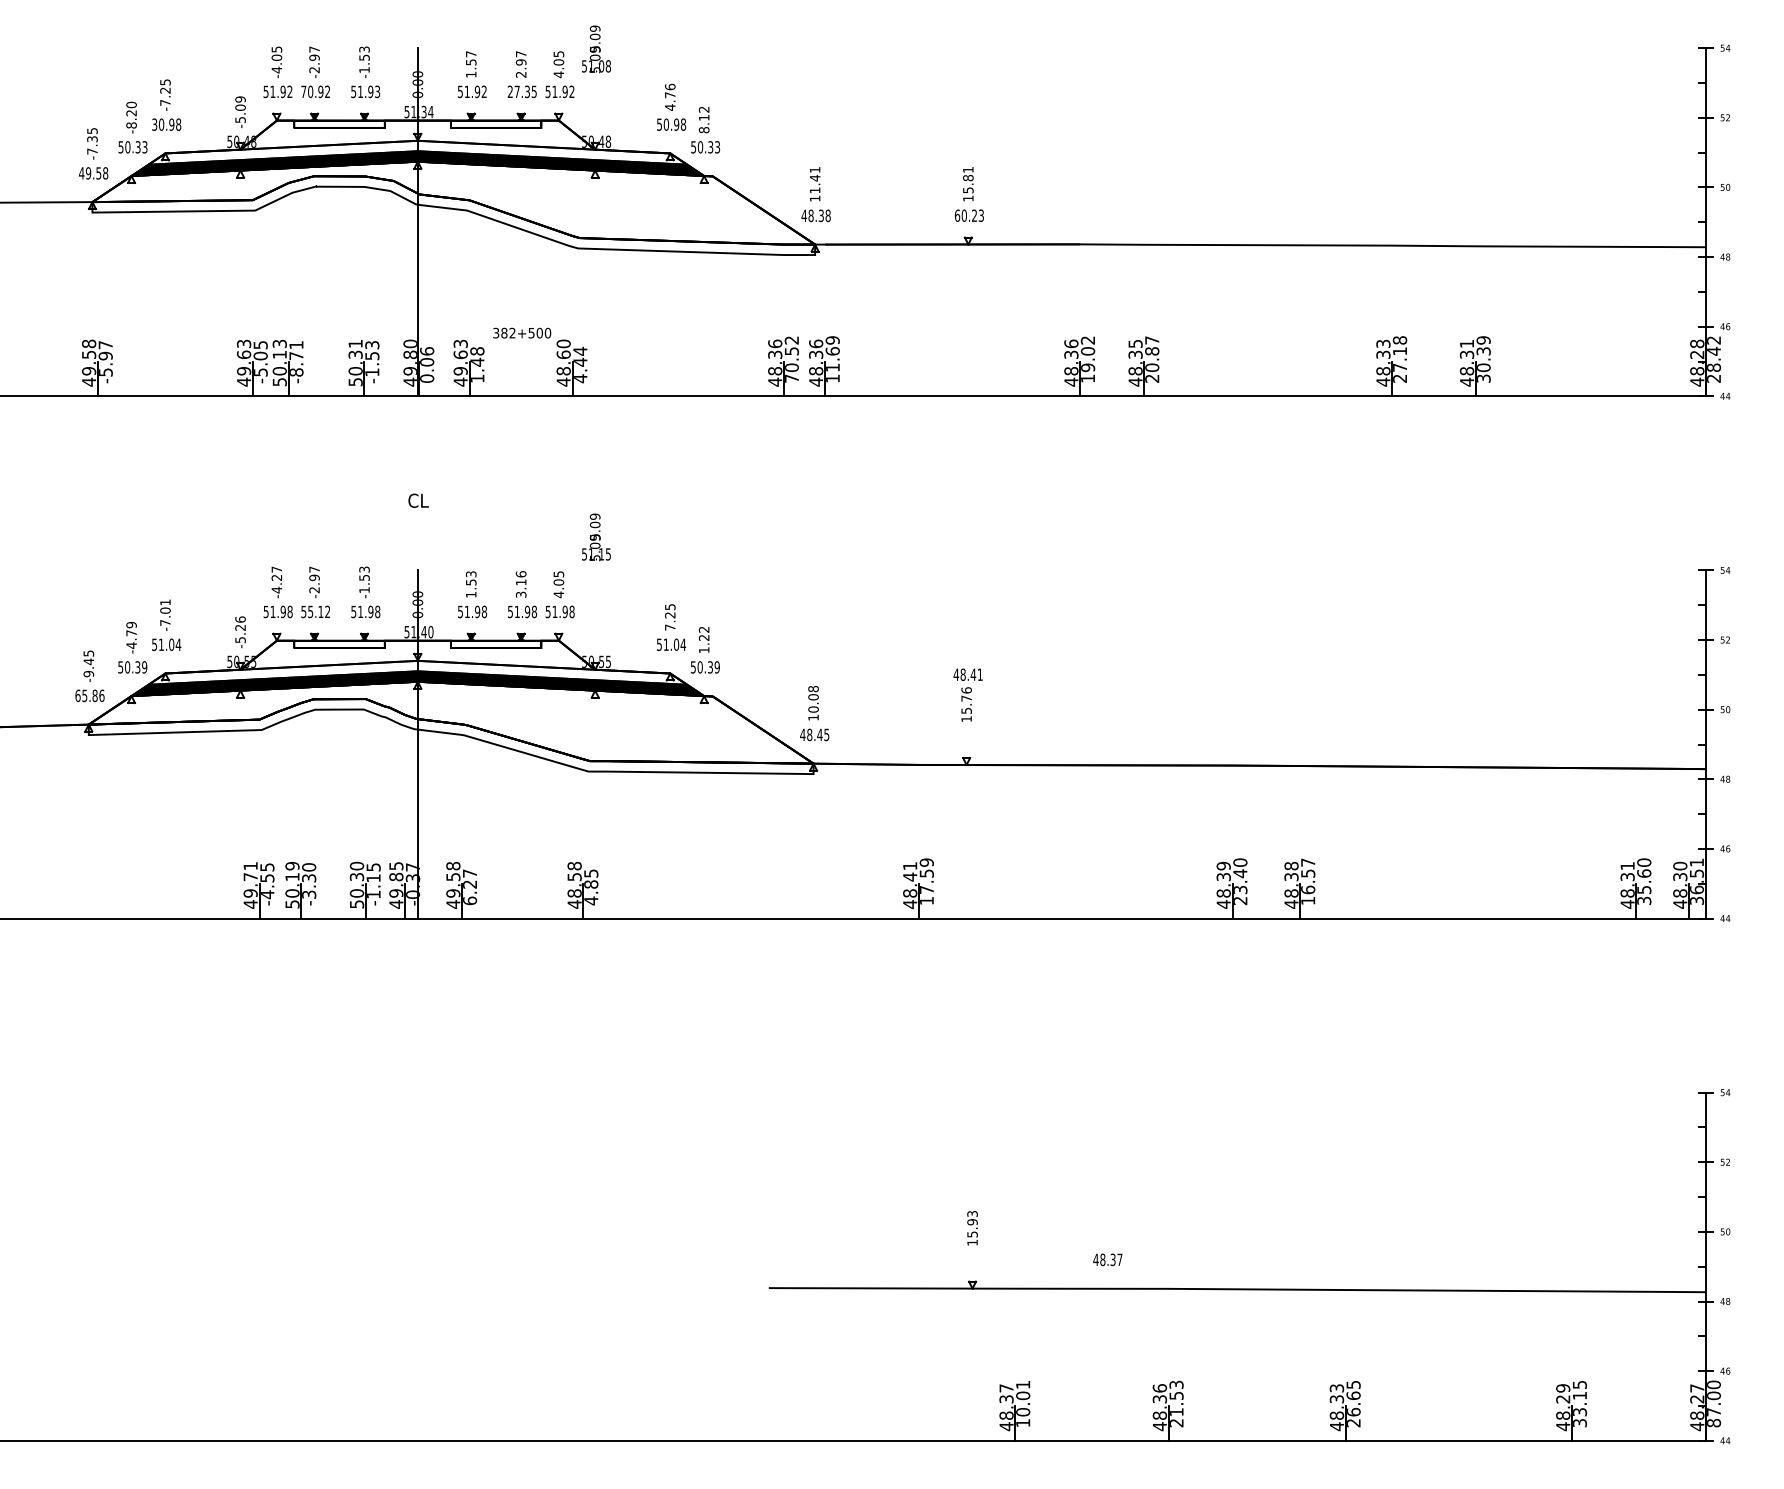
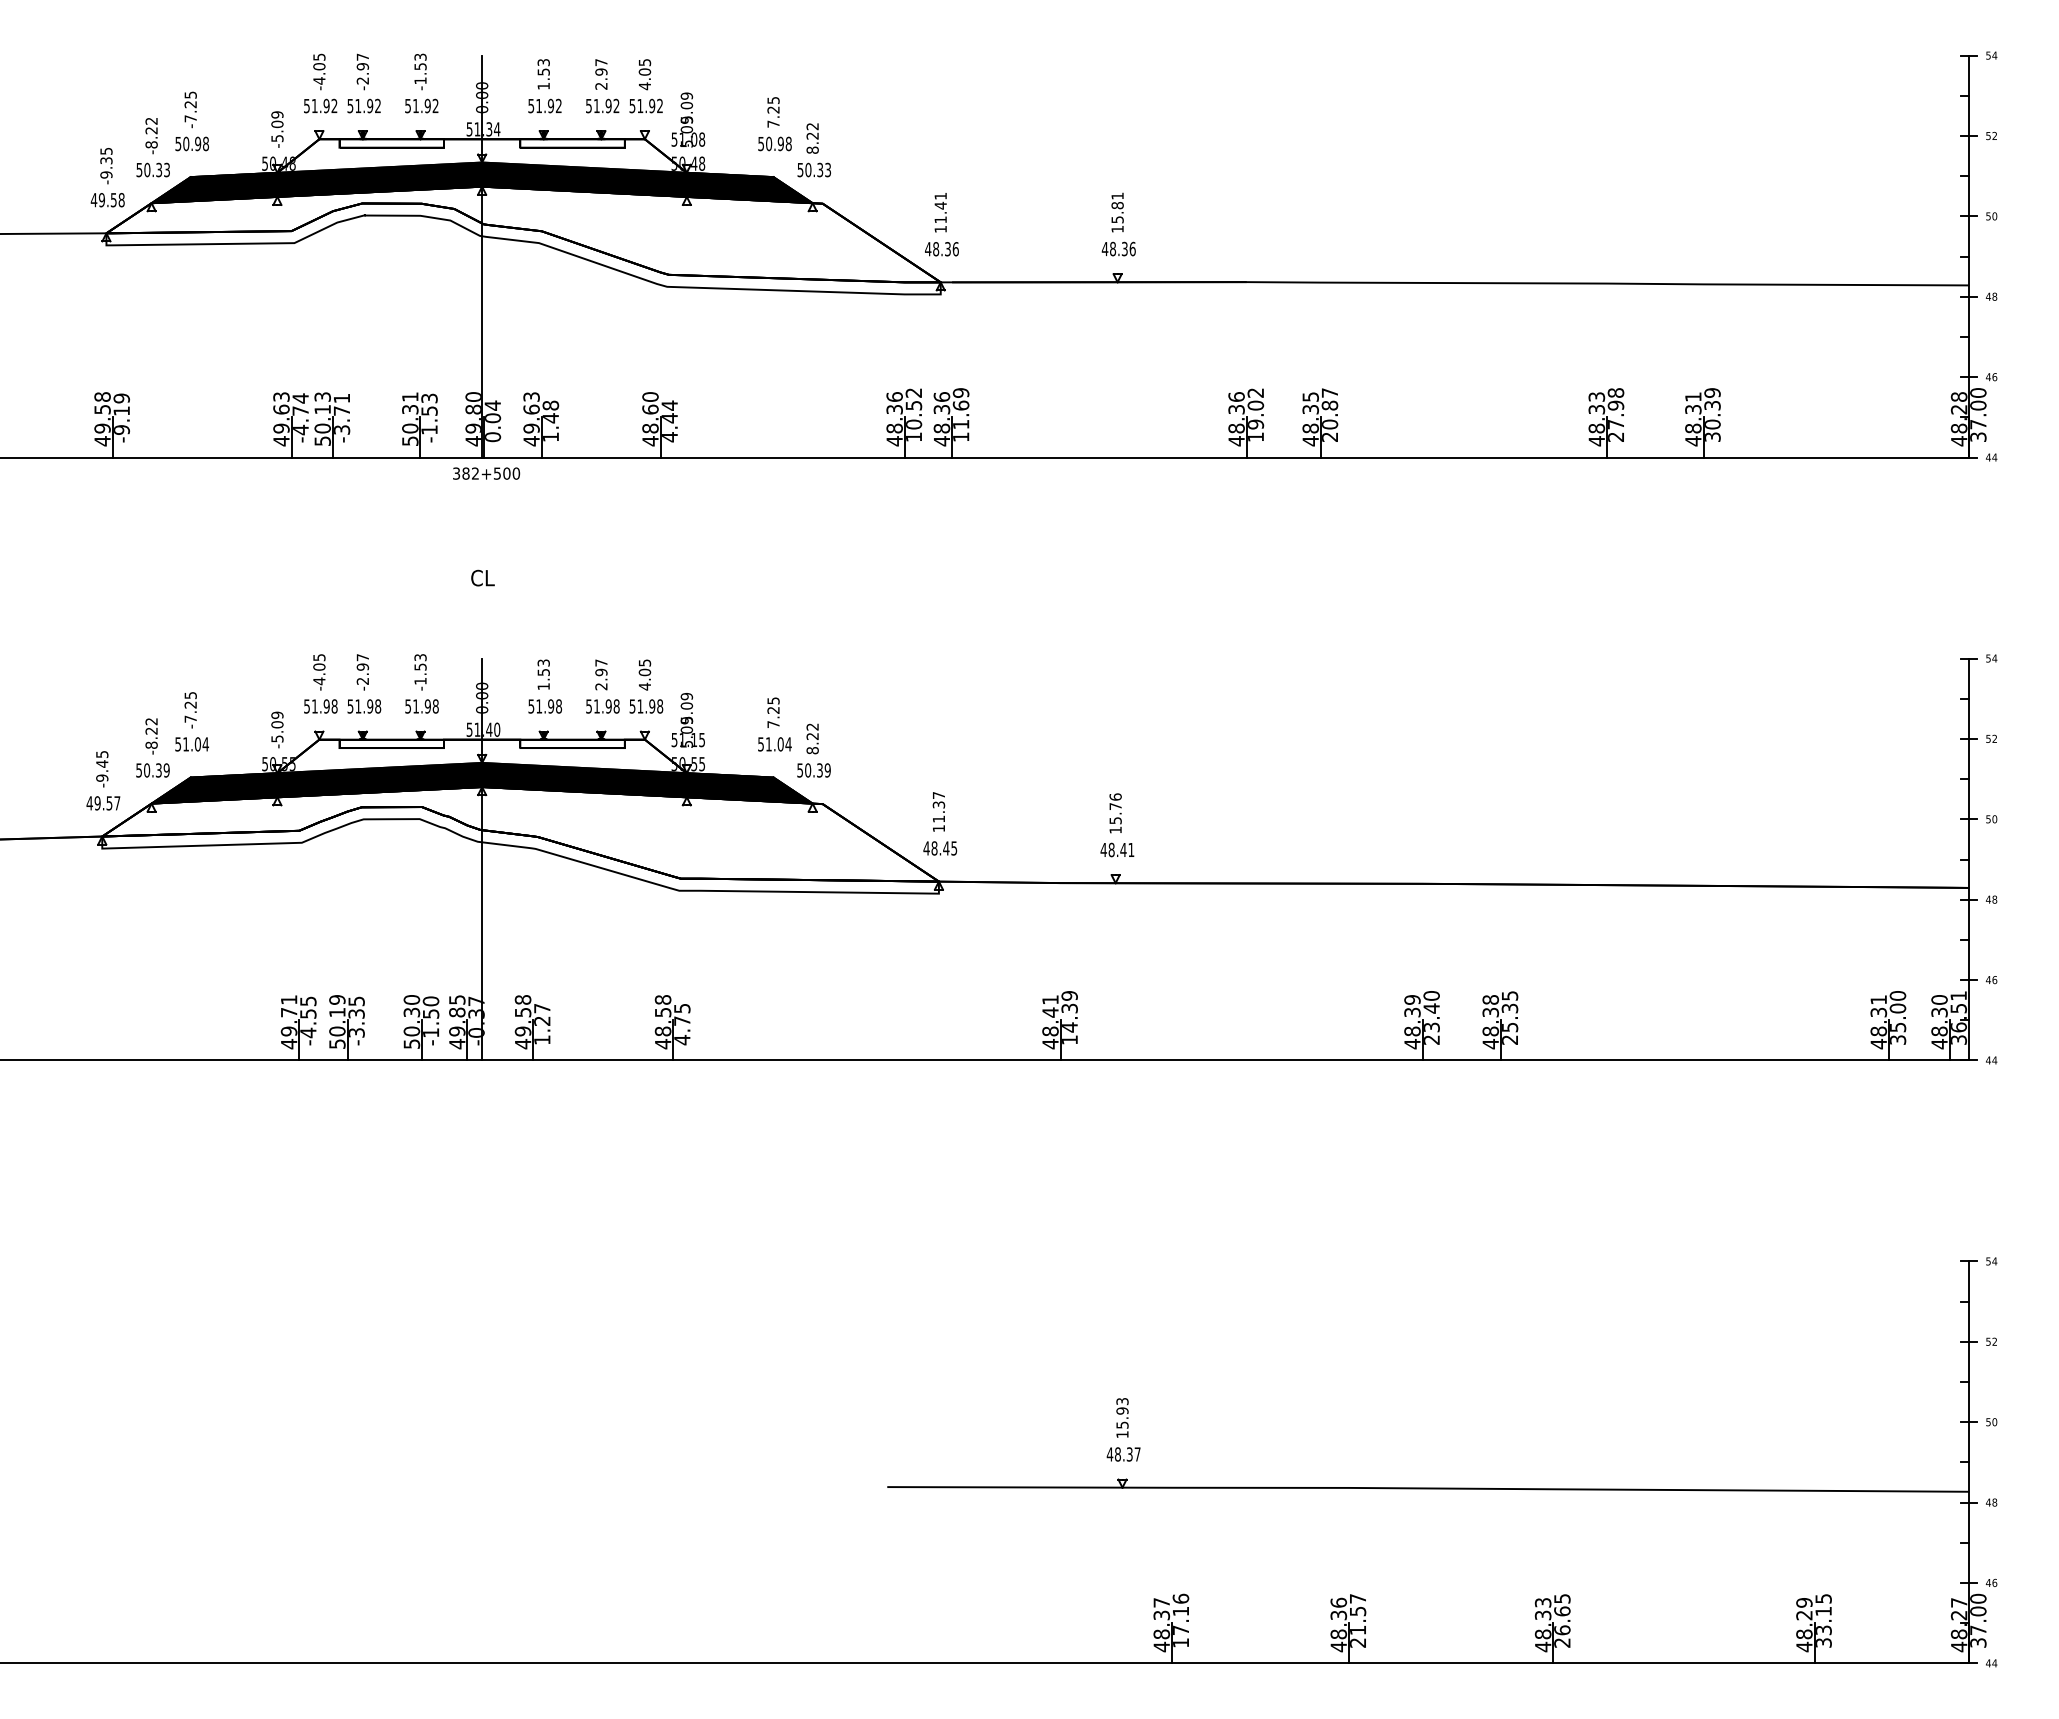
text: (596, 48) -> (688, 119), moved
text: (471, 54) -> (543, 62), 1.57 -> 1.53
text: (307, 91) -> (354, 105), 70.92 -> 51.92
text: (522, 91) -> (602, 105), 27.35 -> 51.92
text: (377, 92) -> (435, 106), 51.93 -> 51.92
text: (670, 97) -> (773, 112), 4.76 -> 7.25
text: (131, 104) -> (151, 120), -8.20 -> -8.22
text: (704, 118) -> (812, 136), 8.12 -> 8.22
text: (154, 123) -> (178, 142), 30.98 -> 50.98
text: (92, 151) -> (106, 174), -7.35 -> -9.35
fill: (418, 152) -> (482, 176), added
text: (969, 215) -> (1118, 248), 60.23 -> 48.36
text: (827, 216) -> (955, 249), 48.38 -> 48.36
text: (522, 333) -> (486, 473), moved
text: (426, 351) -> (492, 405), 0.06 -> 0.04
text: (1399, 351) -> (1615, 405), 27.18 -> 27.98
text: (105, 358) -> (121, 413), -5.97 -> -9.19
text: (260, 359) -> (300, 414), -5.05 -> -4.74
text: (1714, 359) -> (1978, 414), 28.42 -> 37.00
text: (296, 372) -> (342, 429), -8.71 -> -3.71
text: (791, 378) -> (913, 436), 70.52 -> 10.52
text: (595, 537) -> (687, 720), moved
text: (276, 573) -> (319, 662), -4.27 -> -4.05
text: (521, 584) -> (601, 674), 3.16 -> 2.97
text: (165, 606) -> (190, 700), -7.01 -> -7.25
text: (319, 611) -> (368, 706), 55.12 -> 51.98
text: (240, 623) -> (277, 719), -5.26 -> -5.09
text: (131, 635) -> (151, 733), -4.79 -> -8.22
text: (704, 650) -> (812, 750), 1.22 -> 8.22
fill: (418, 672) -> (482, 776), added
text: (968, 674) -> (1117, 849), moved
text: (89, 695) -> (103, 803), 65.86 -> 49.57
text: (813, 698) -> (938, 806), 10.08 -> 11.37
text: (309, 867) -> (356, 1001), -3.30 -> -3.35
text: (373, 872) -> (430, 1007), -1.15 -> -1.50
text: (1643, 873) -> (1897, 1008), 35.60 -> 35.00
text: (926, 881) -> (1069, 1017), 17.59 -> 14.39
text: (1307, 881) -> (1509, 1017), 16.57 -> 25.35
text: (591, 883) -> (682, 1020), 4.85 -> 4.75
text: (470, 900) -> (542, 1039), 6.27 -> 1.27
text: (1107, 1259) -> (1123, 1454), moved
text: (1176, 1384) -> (1357, 1598), 21.53 -> 21.57
text: (1022, 1398) -> (1180, 1614), 10.01 -> 17.16
text: (1714, 1422) -> (1978, 1642), 87.00 -> 37.00

